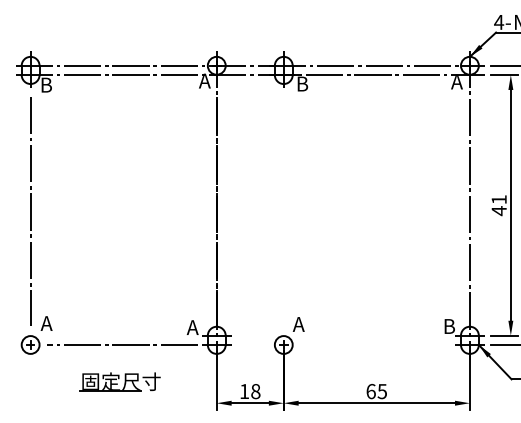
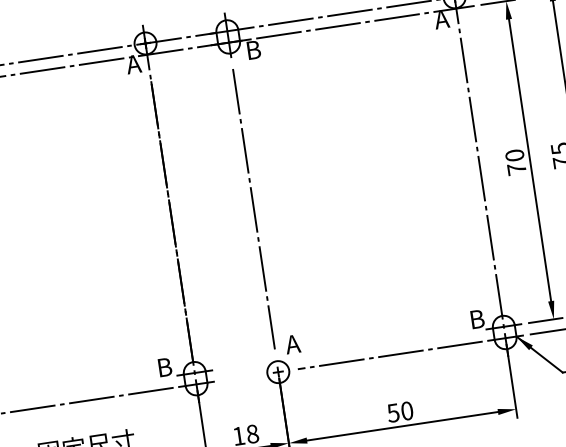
text: (498, 205) -> (515, 162), 41 -> 70
line: (283, 211) -> (253, 209), added
text: (192, 327) -> (163, 367), A -> B
line: (375, 344) -> (390, 354), added
text: (376, 391) -> (400, 412), 65 -> 50

